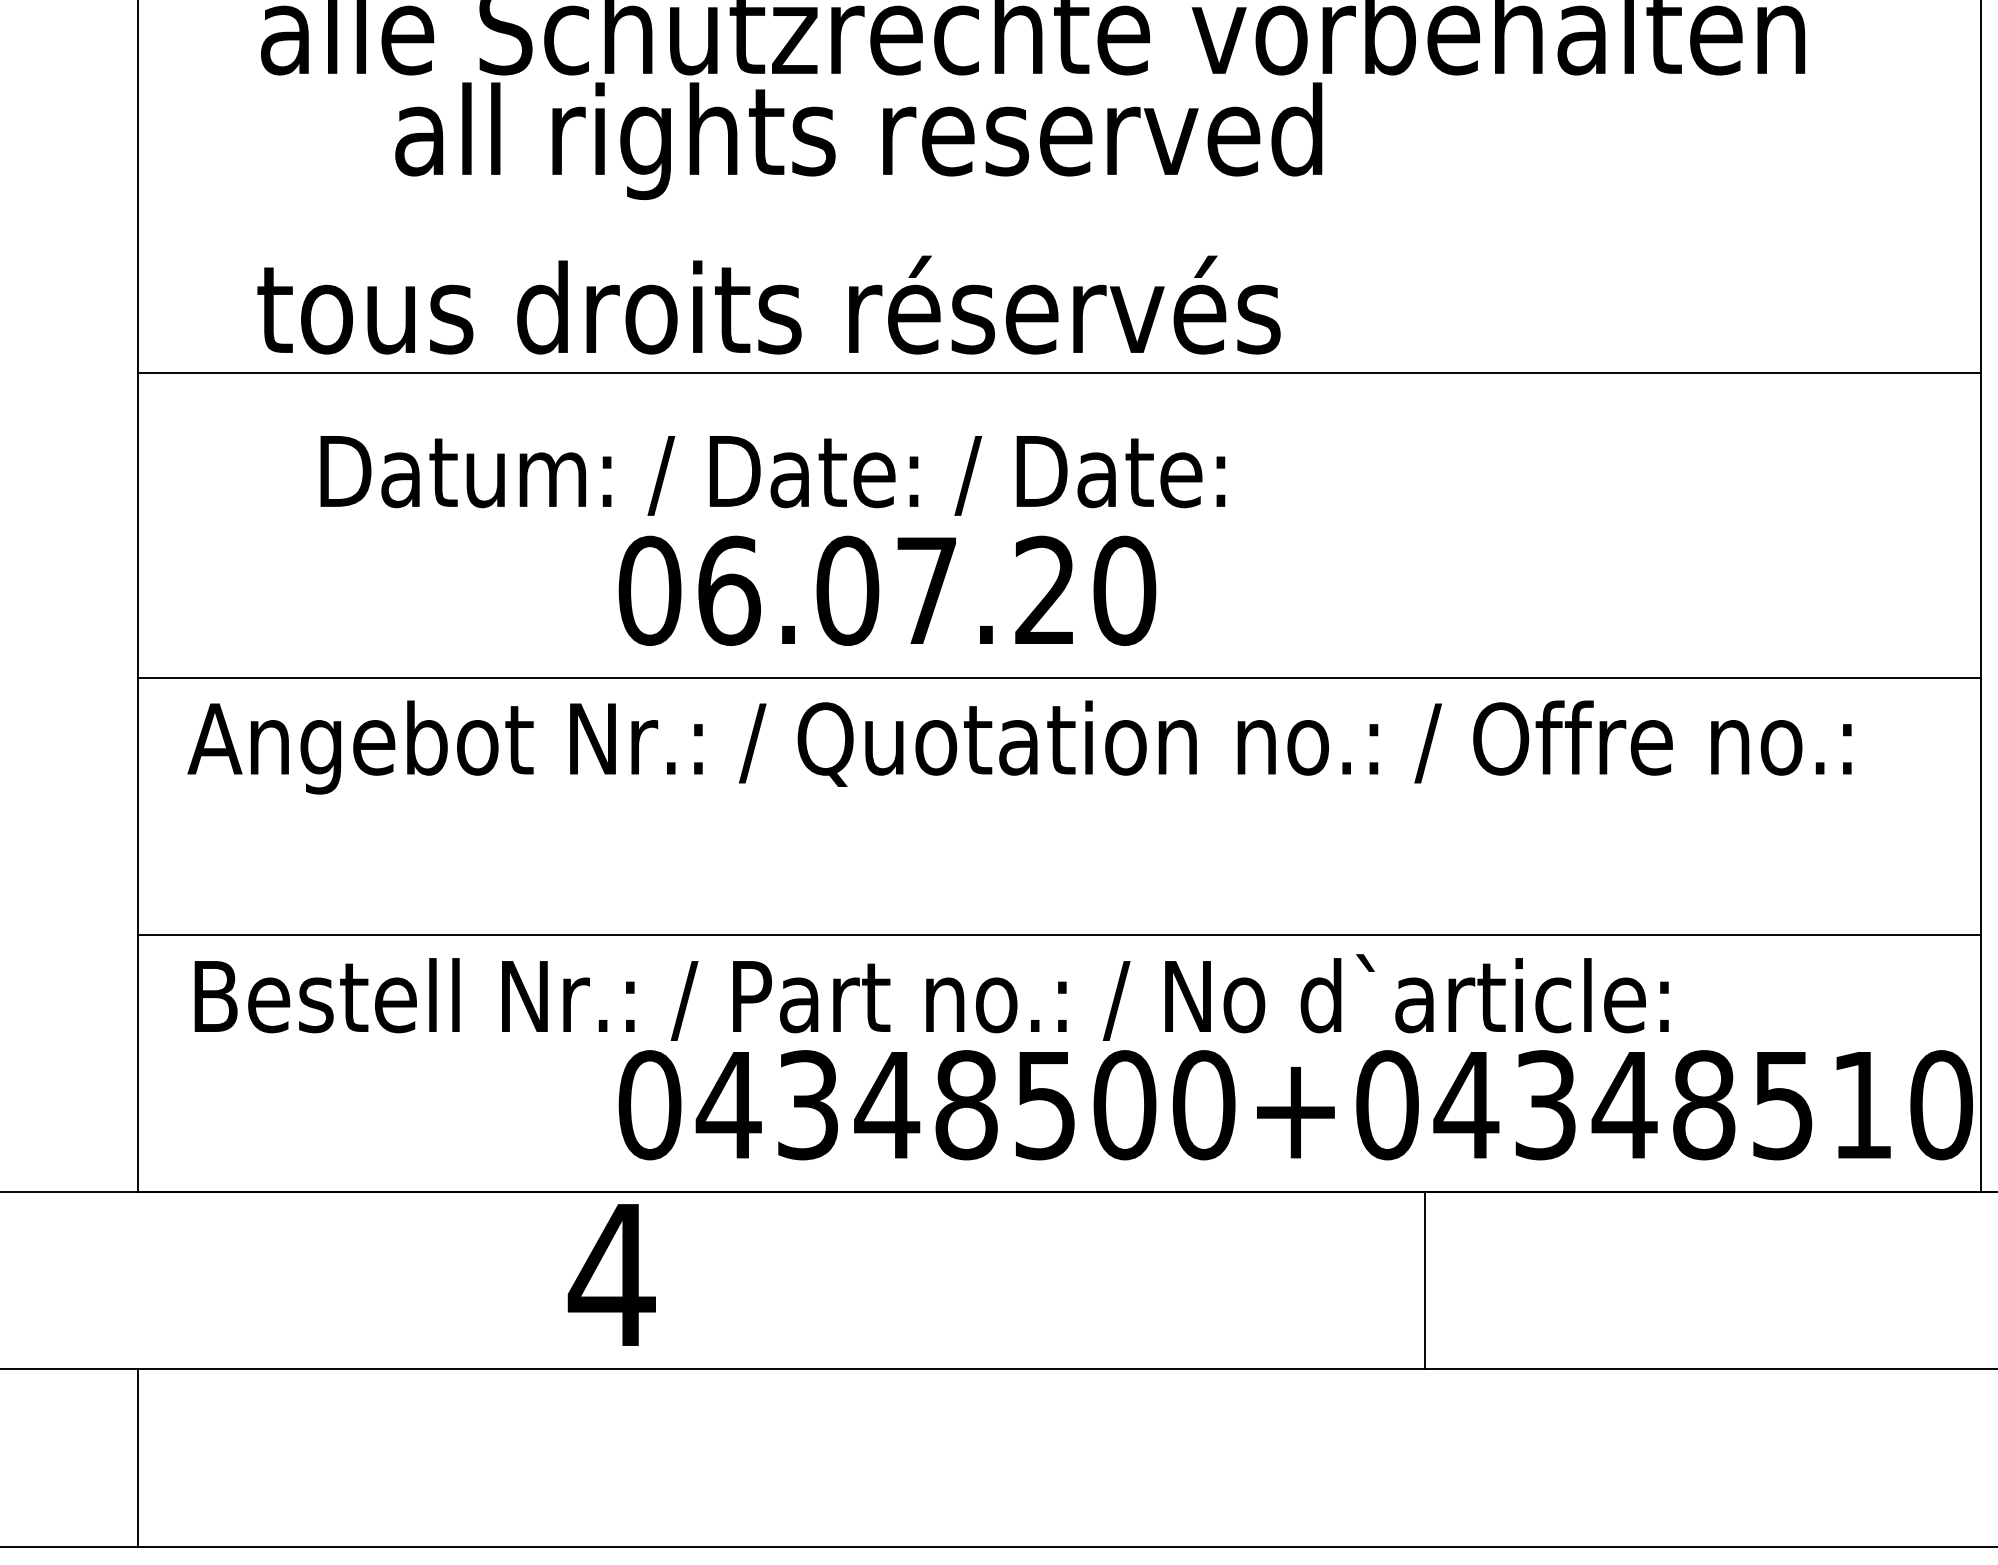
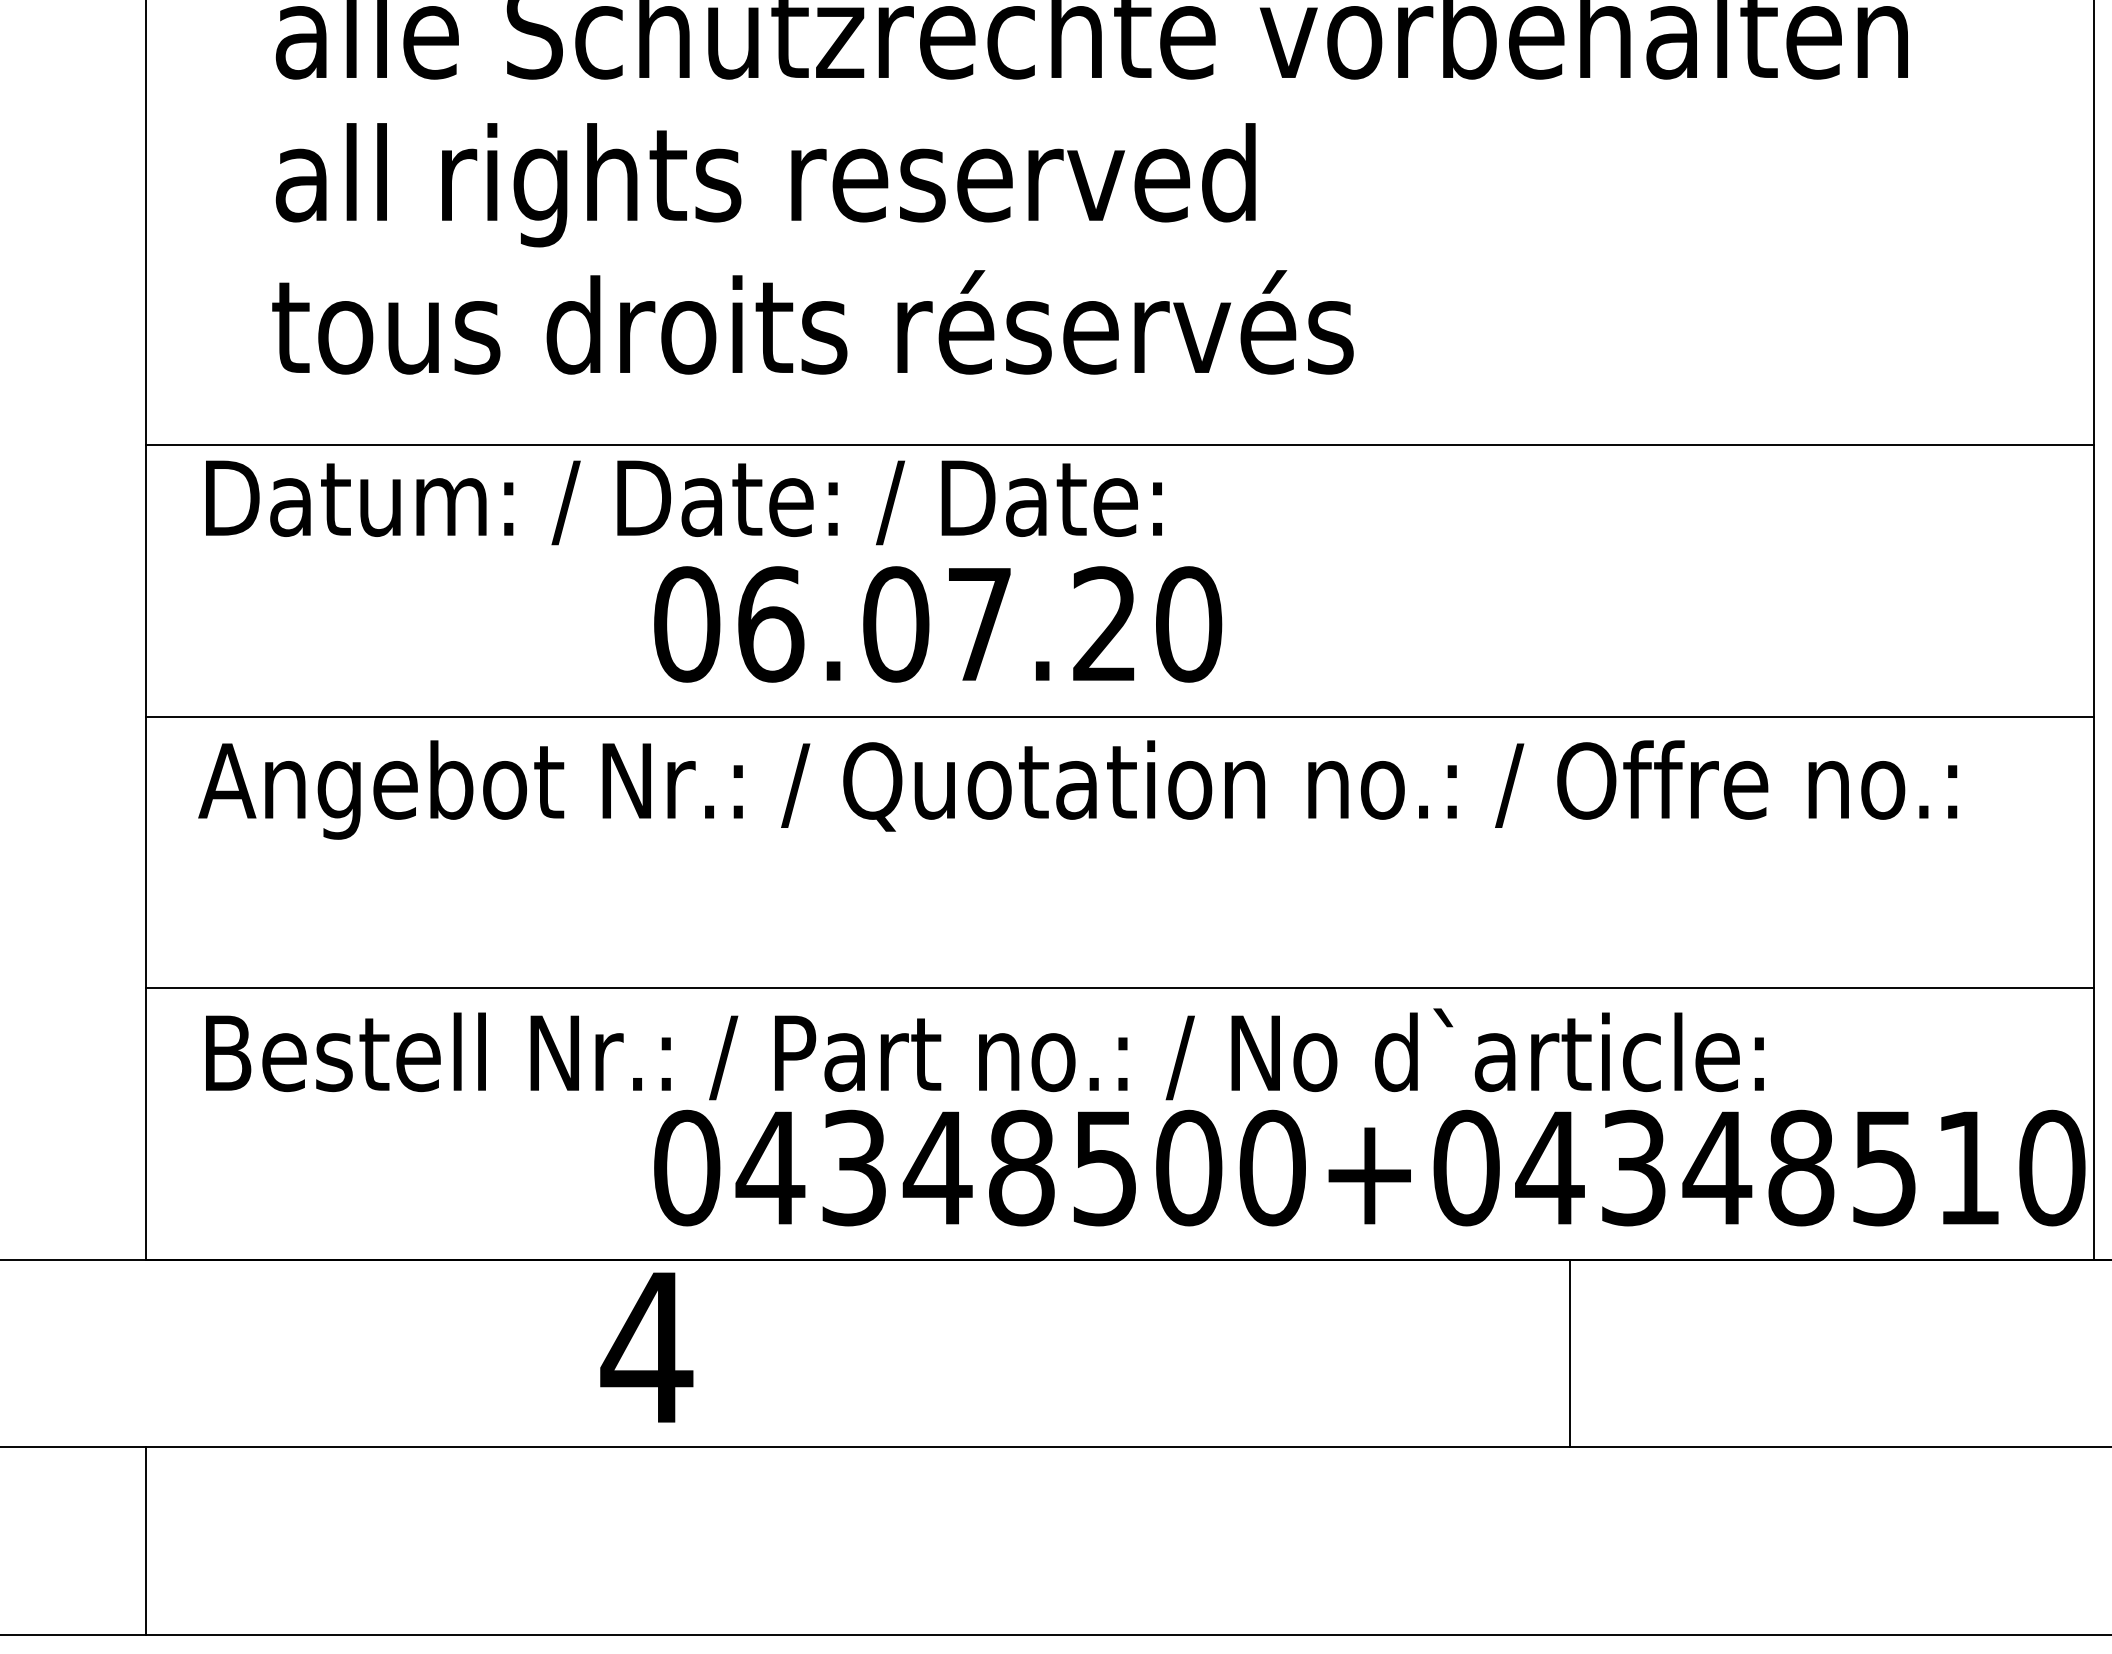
text: (858, 141) -> (765, 185), moved
line: (1059, 372) -> (1119, 444), moved
text: (772, 475) -> (683, 502), moved
line: (1424, 1280) -> (1569, 1353), moved

